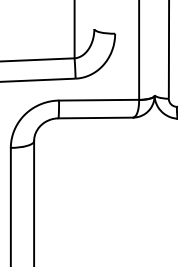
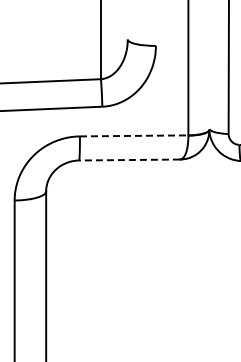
line: (99, 99) -> (134, 135), solid -> dashed
line: (95, 118) -> (129, 160), solid -> dashed

